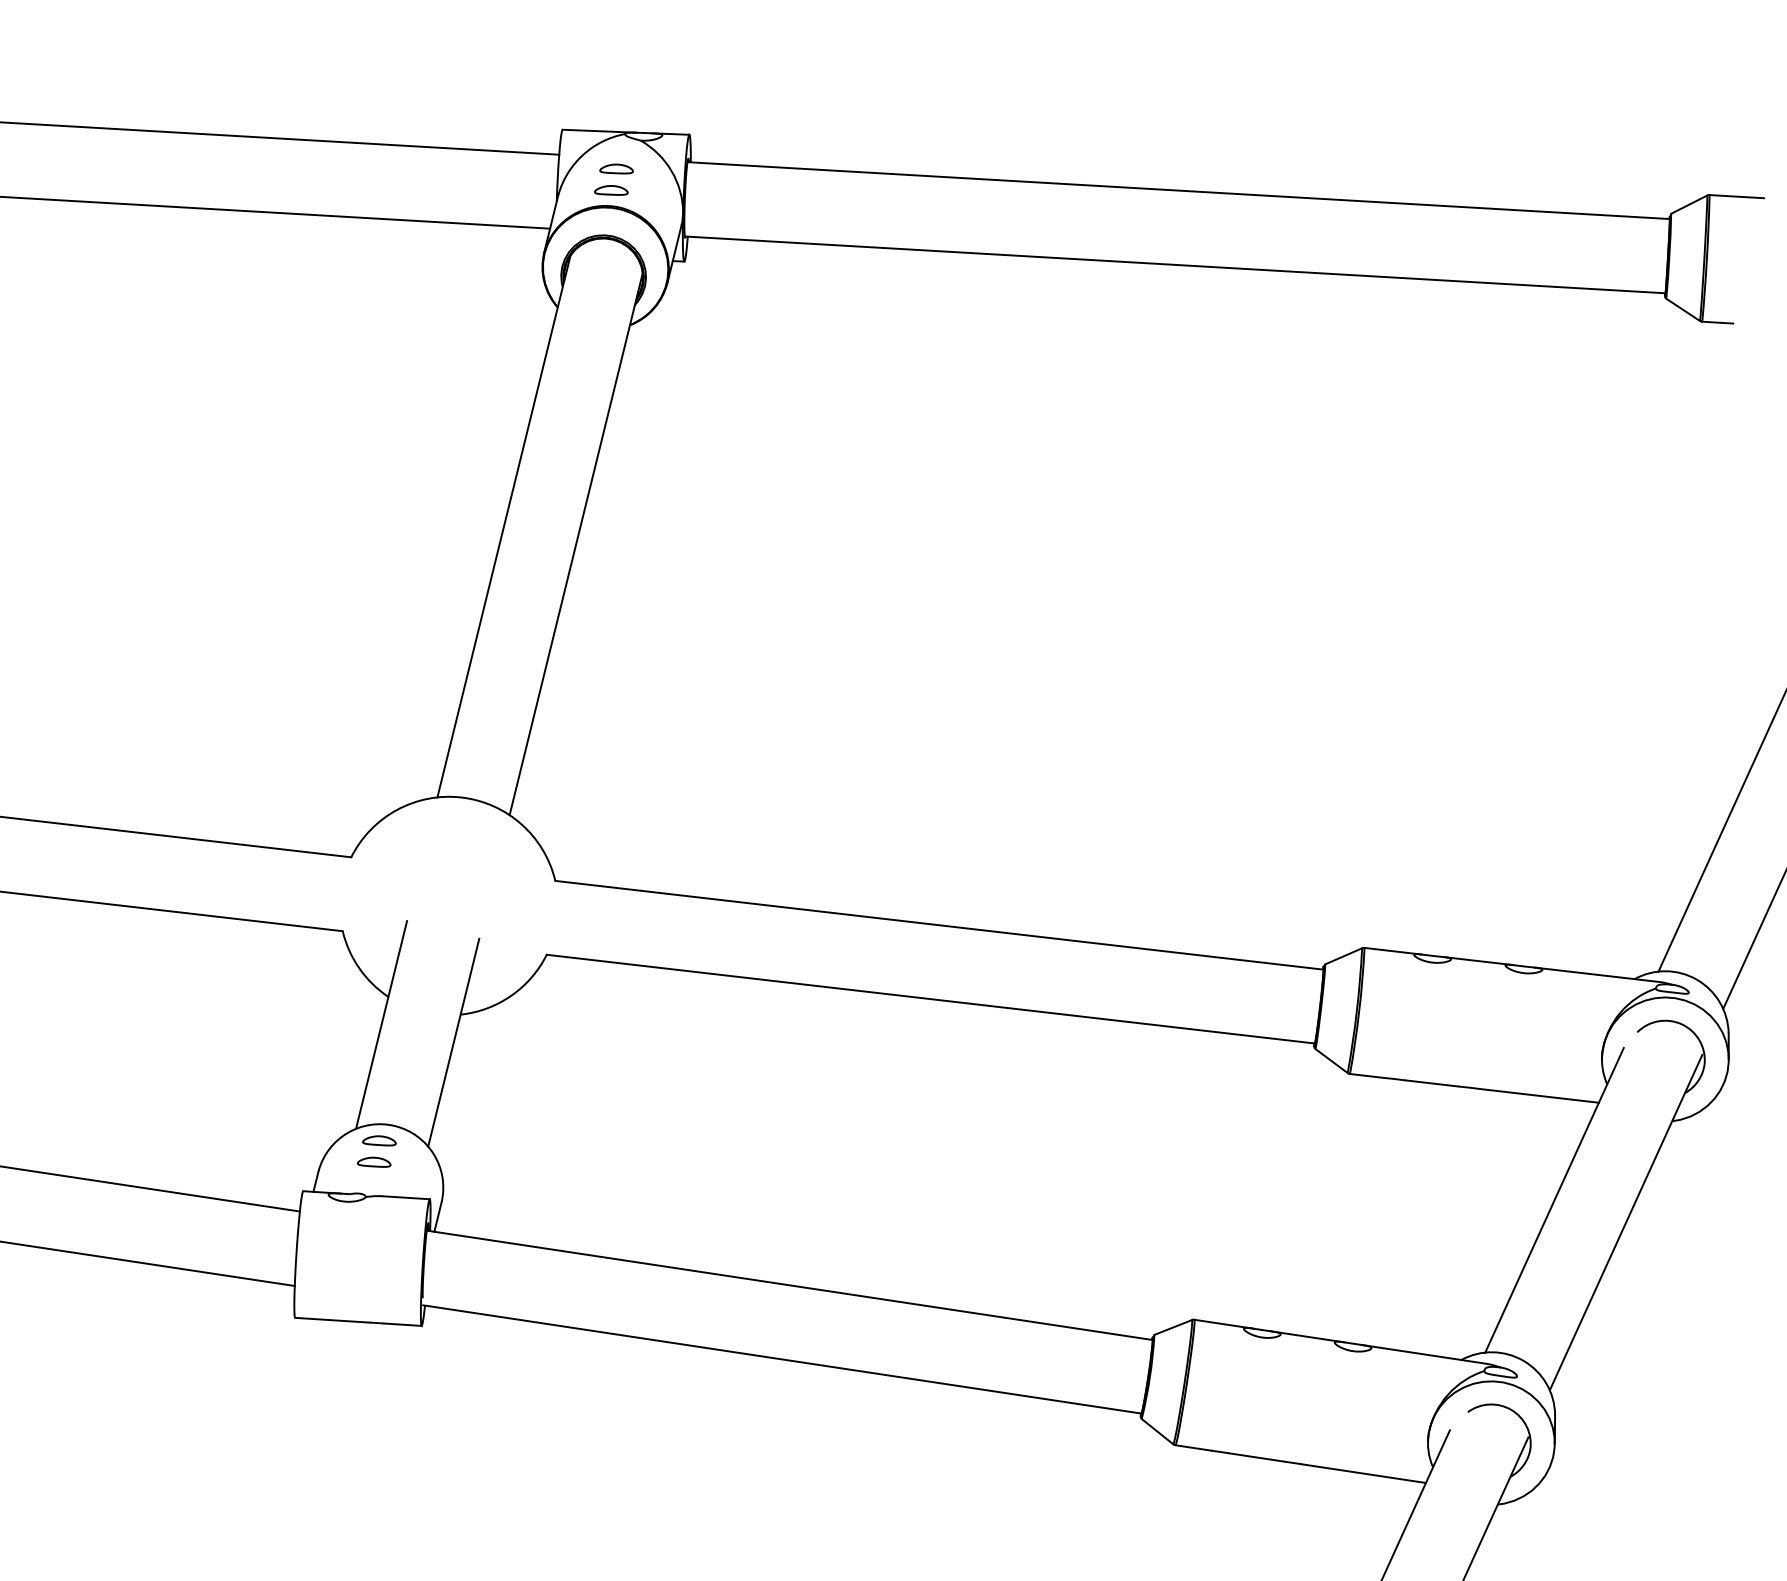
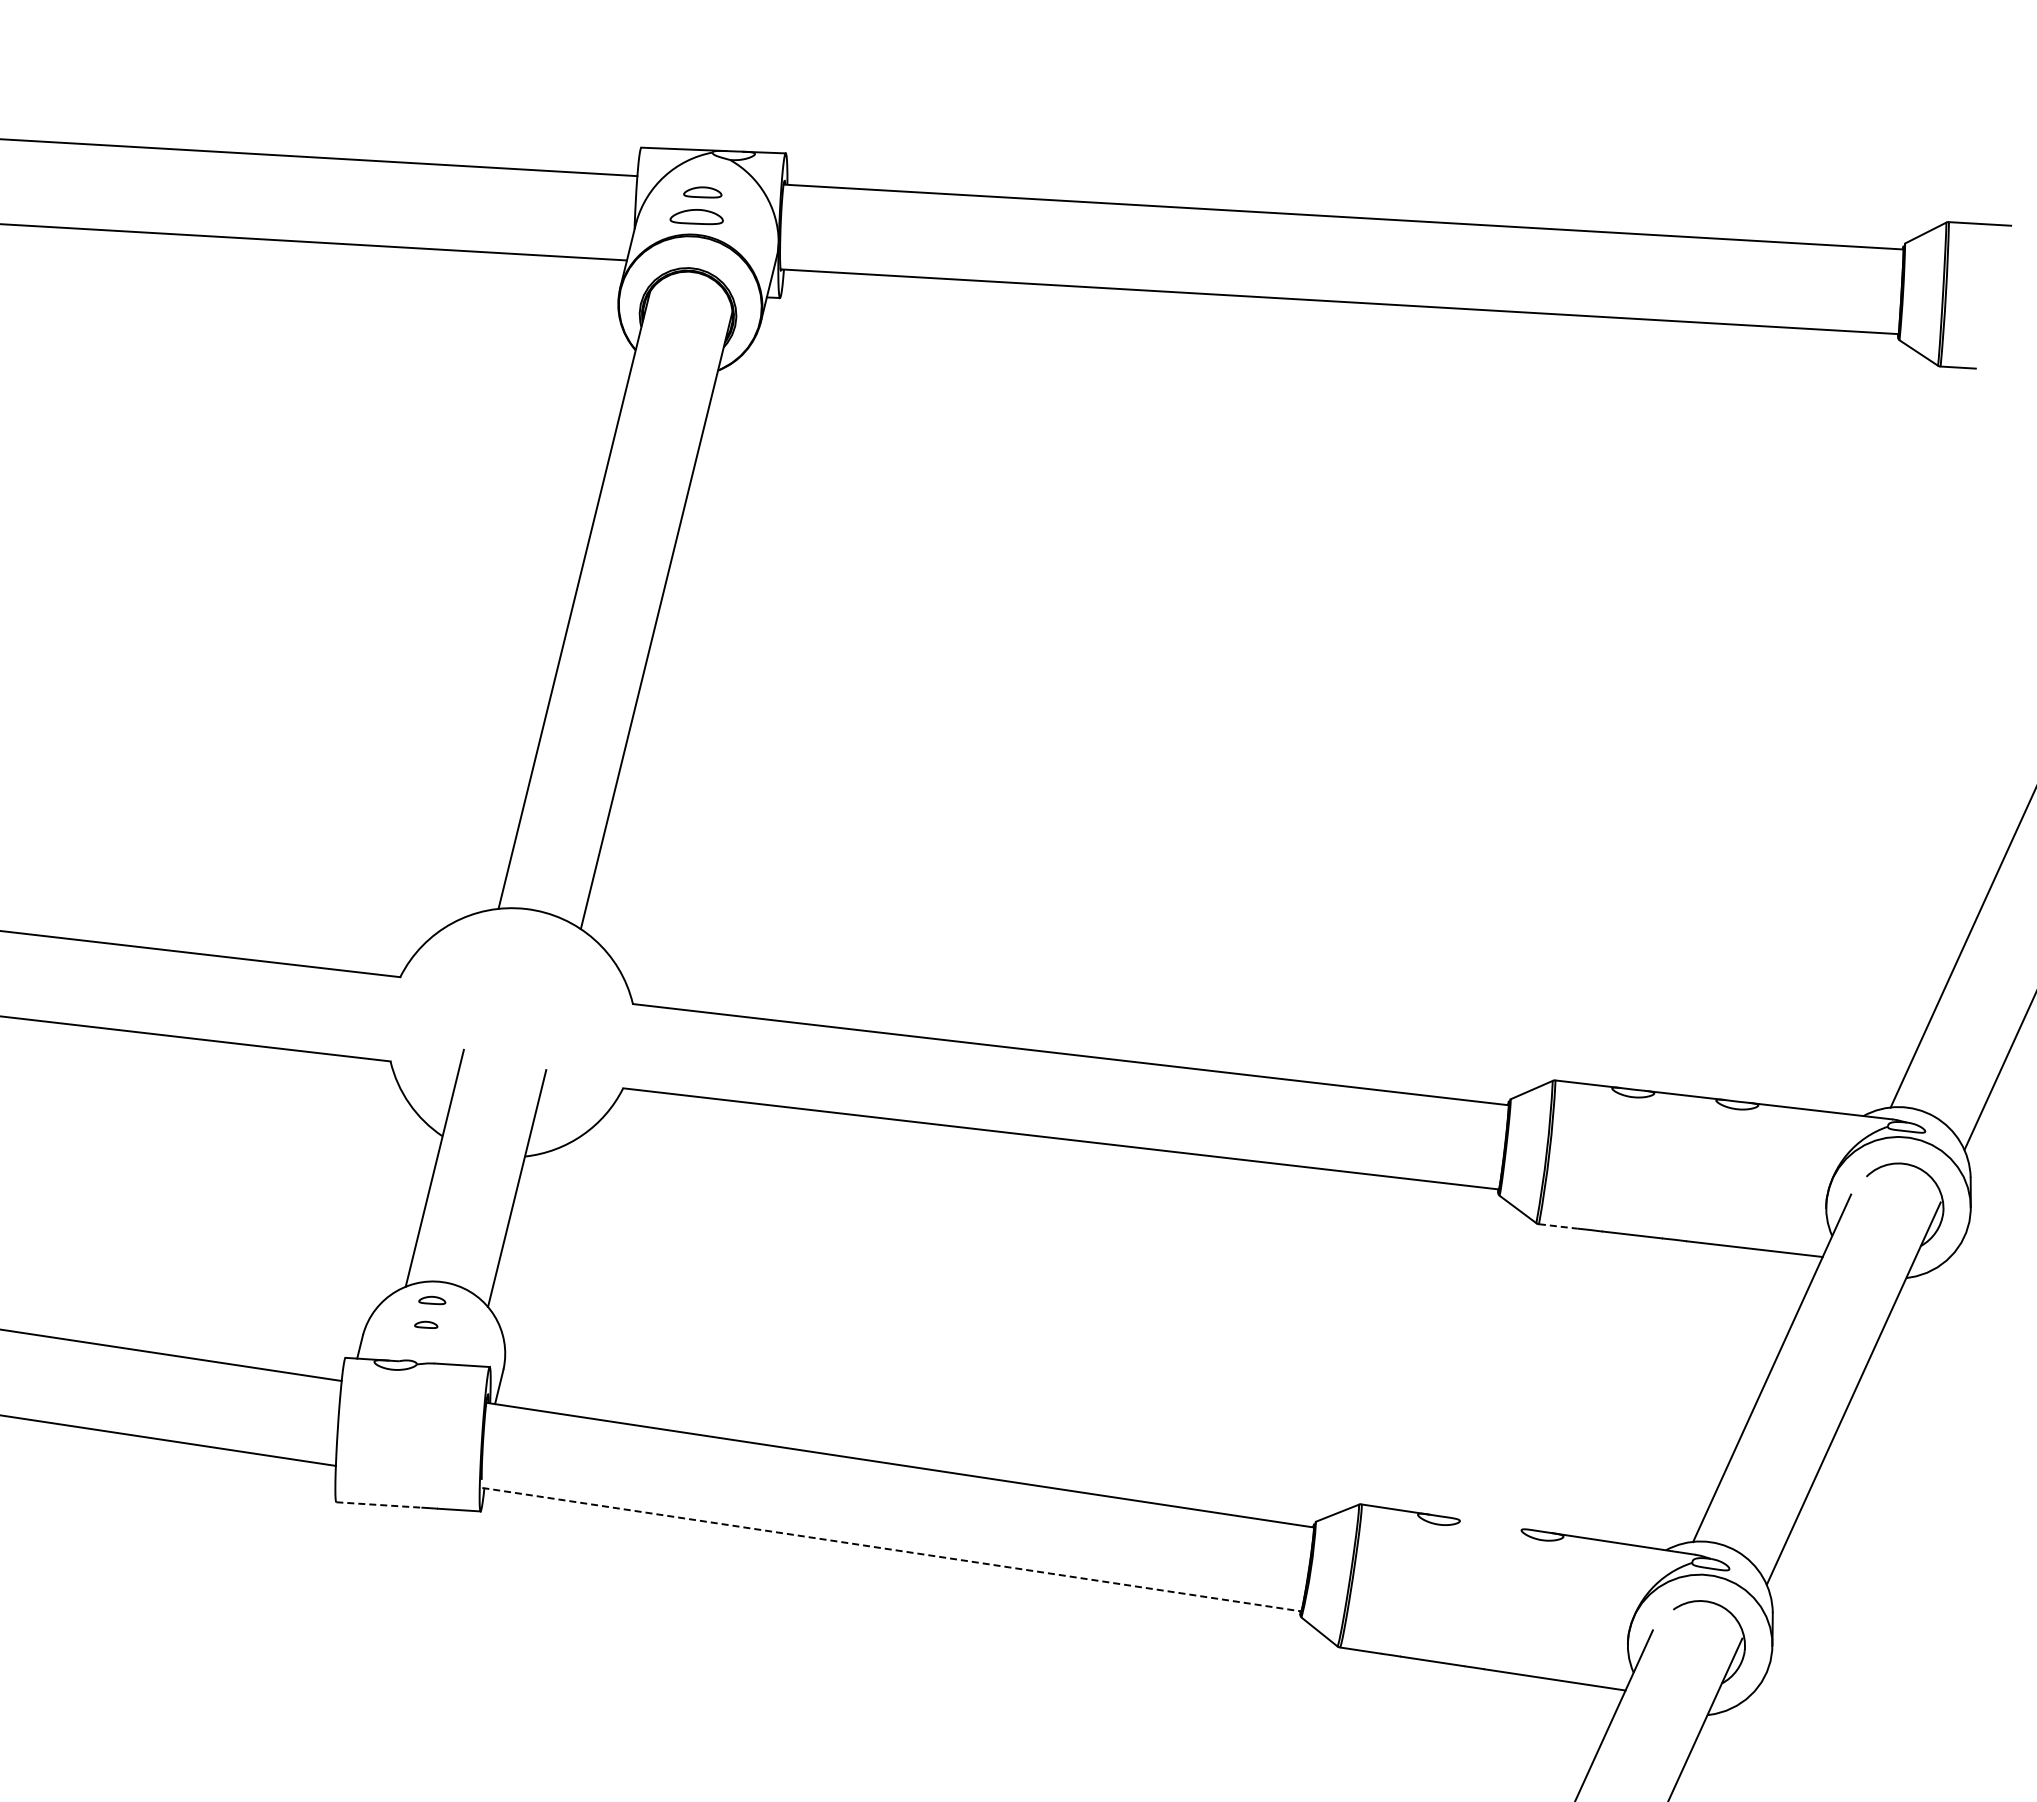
part: (611, 190) -> (696, 216), size x1.4
line: (1367, 1075) -> (1558, 1226), solid -> dashed
part: (378, 1140) -> (431, 1300), size x0.7
part: (373, 1161) -> (425, 1324), size x0.6
line: (332, 1319) -> (378, 1504), solid -> dashed
line: (1307, 1336) -> (1490, 1523), removed
line: (782, 1359) -> (892, 1549), solid -> dashed

